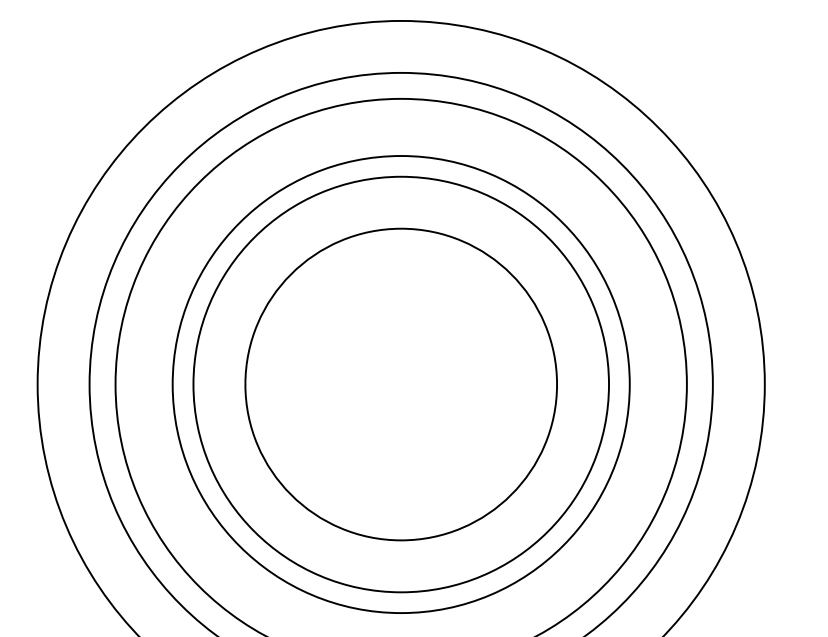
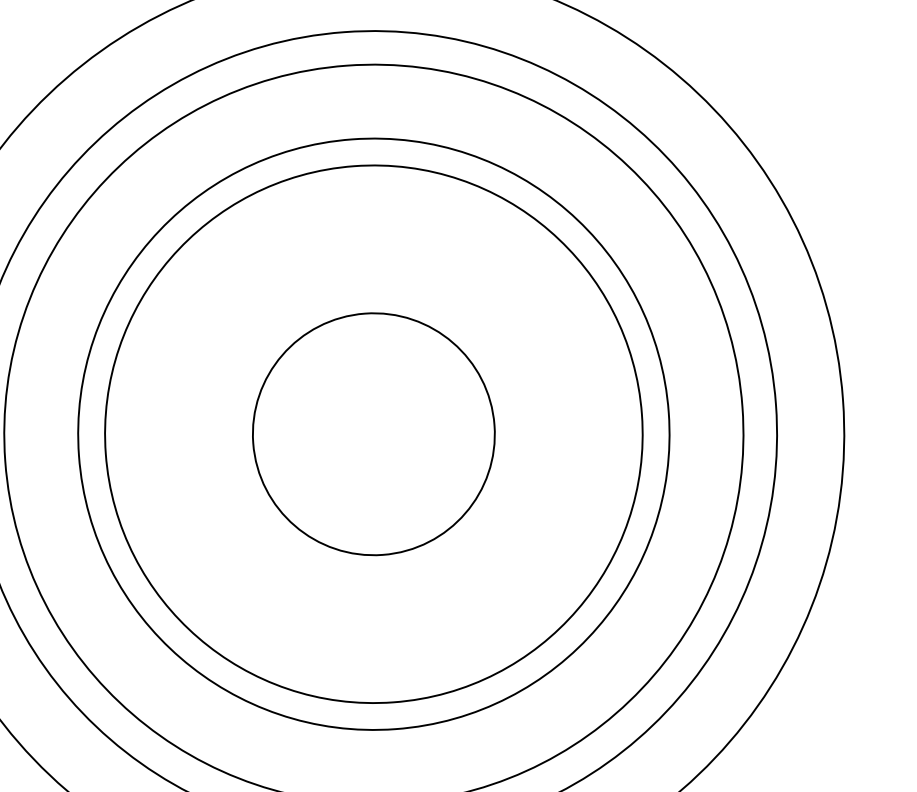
circle: (401, 384) -> (374, 434), size x0.6

